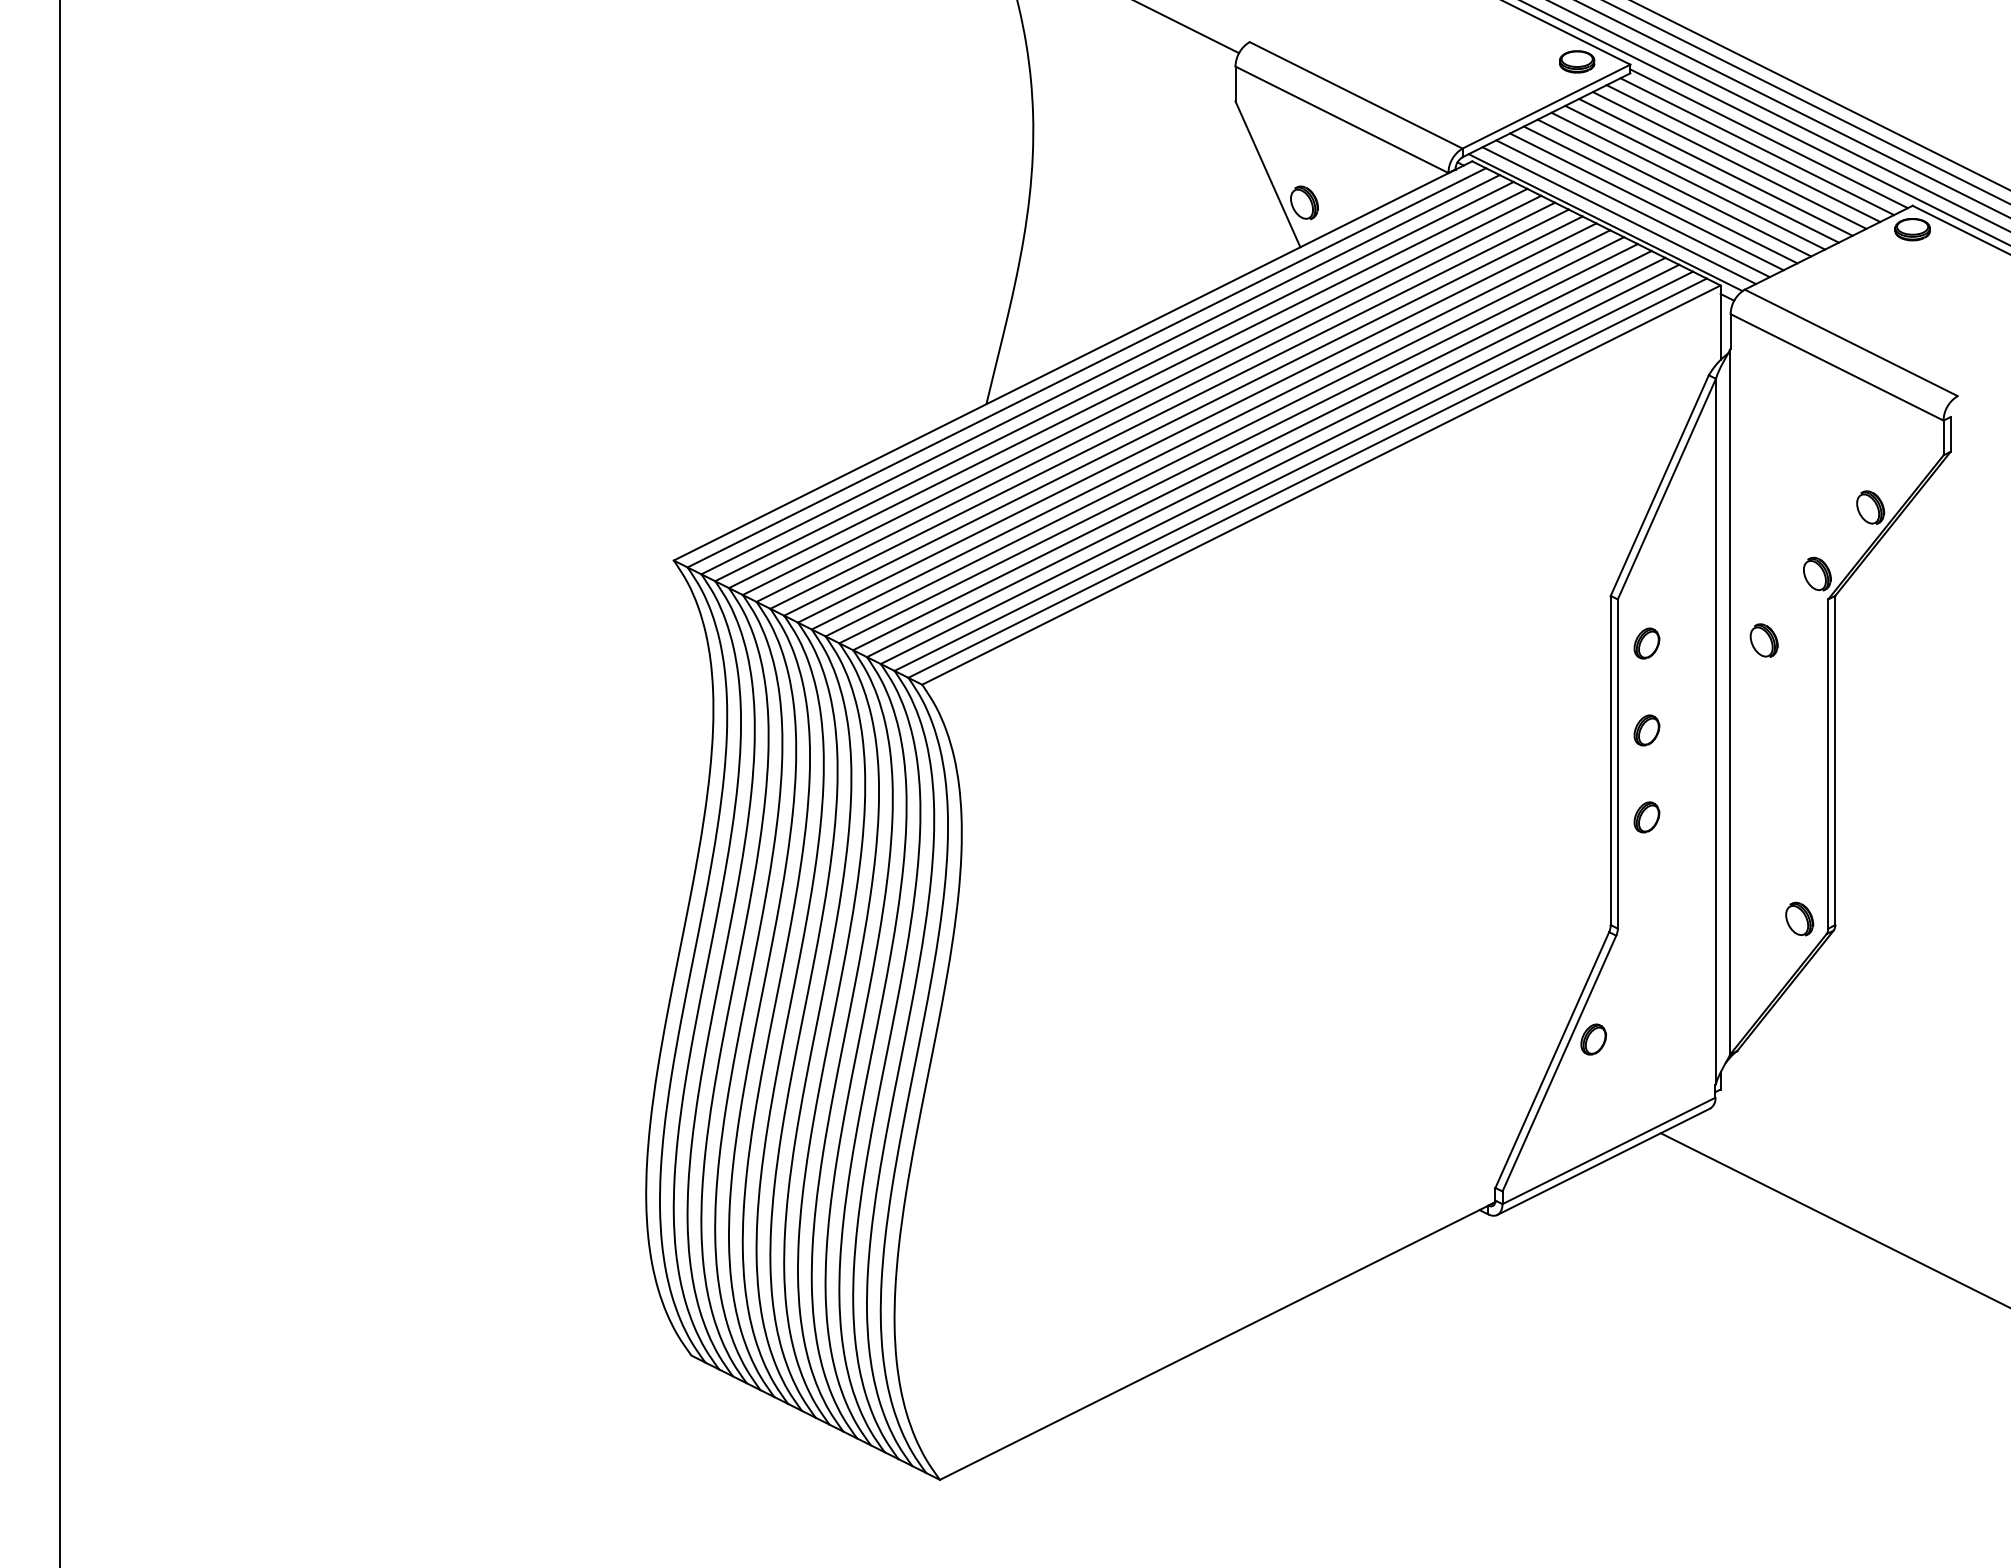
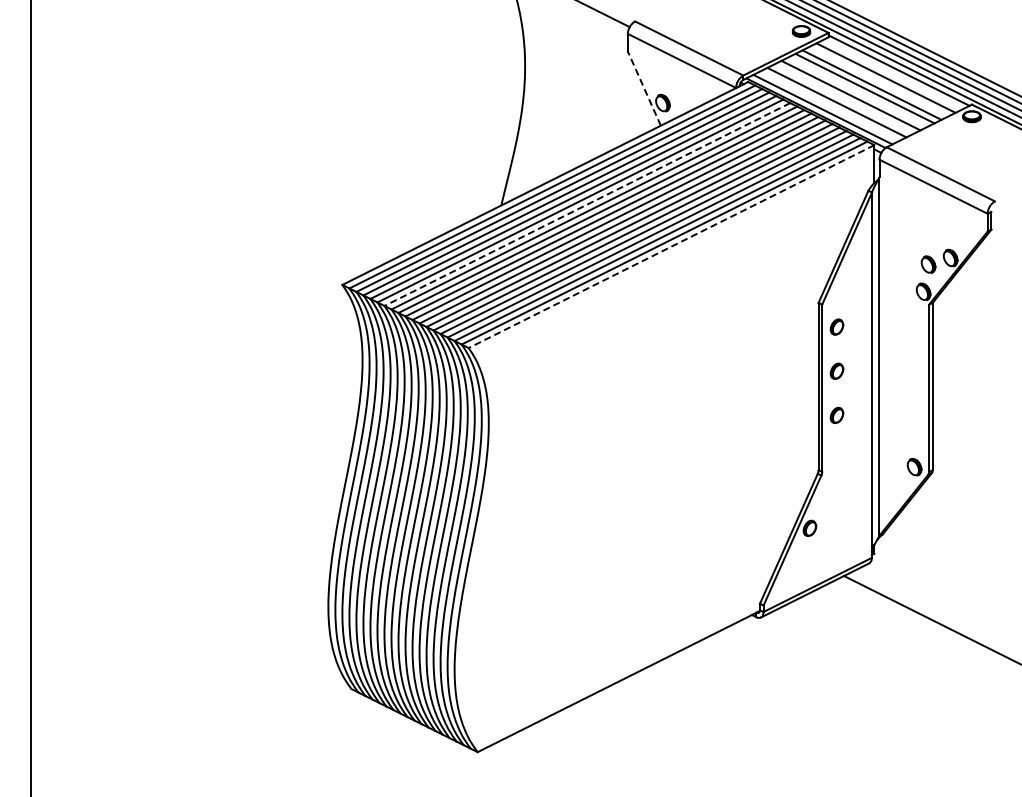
line: (1756, 146) -> (892, 74), removed
line: (1728, 160) -> (878, 81), removed
line: (1268, 174) -> (644, 88), solid -> dashed
line: (1687, 179) -> (857, 91), removed
line: (1659, 193) -> (843, 98), removed
line: (1632, 207) -> (829, 105), removed
line: (1156, 402) -> (587, 204), solid -> dashed
line: (1321, 484) -> (671, 246), solid -> dashed
part: (1764, 640) -> (928, 264), moved

